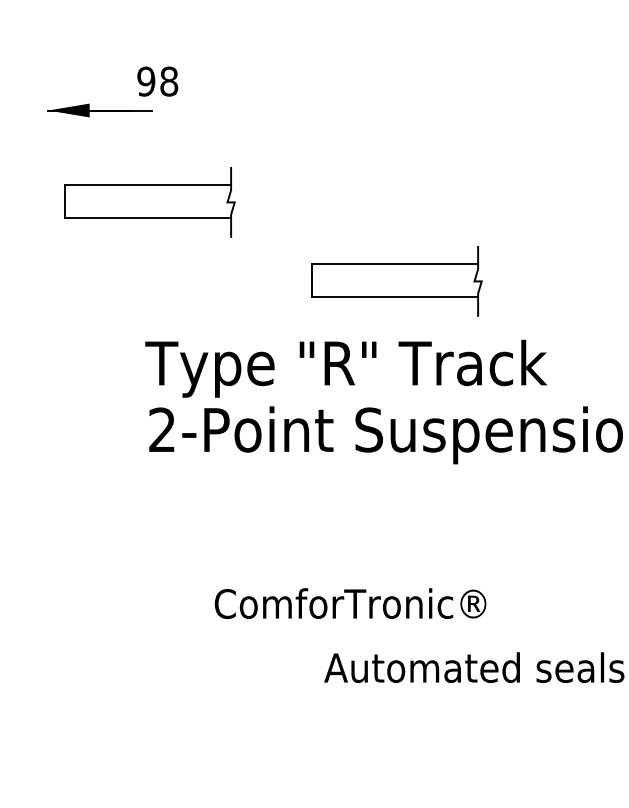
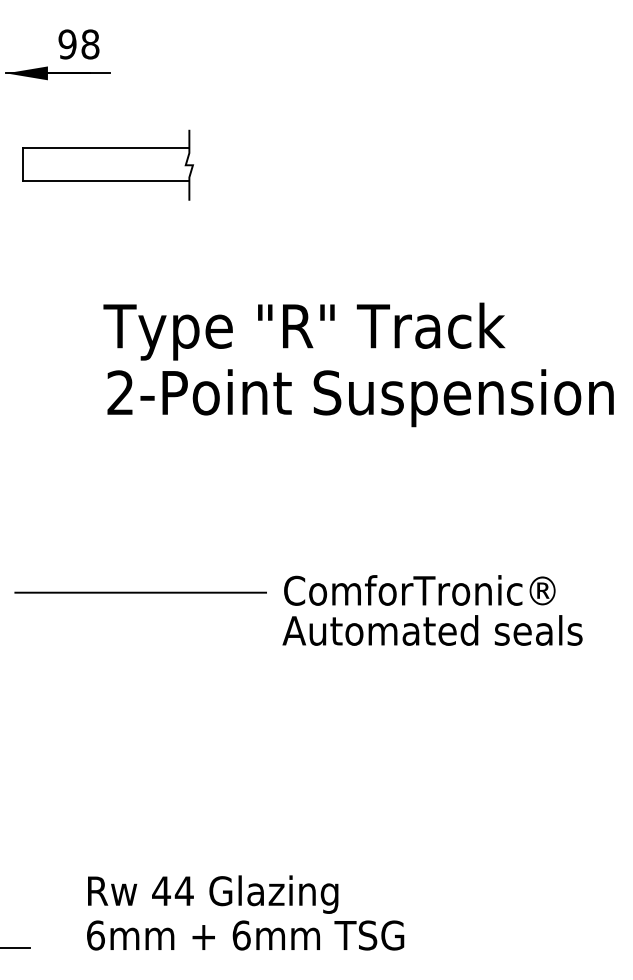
text: (157, 81) -> (78, 44), moved
part: (396, 280) -> (354, 243), removed
text: (350, 603) -> (419, 590), moved
line: (182, 629) -> (140, 592), added

